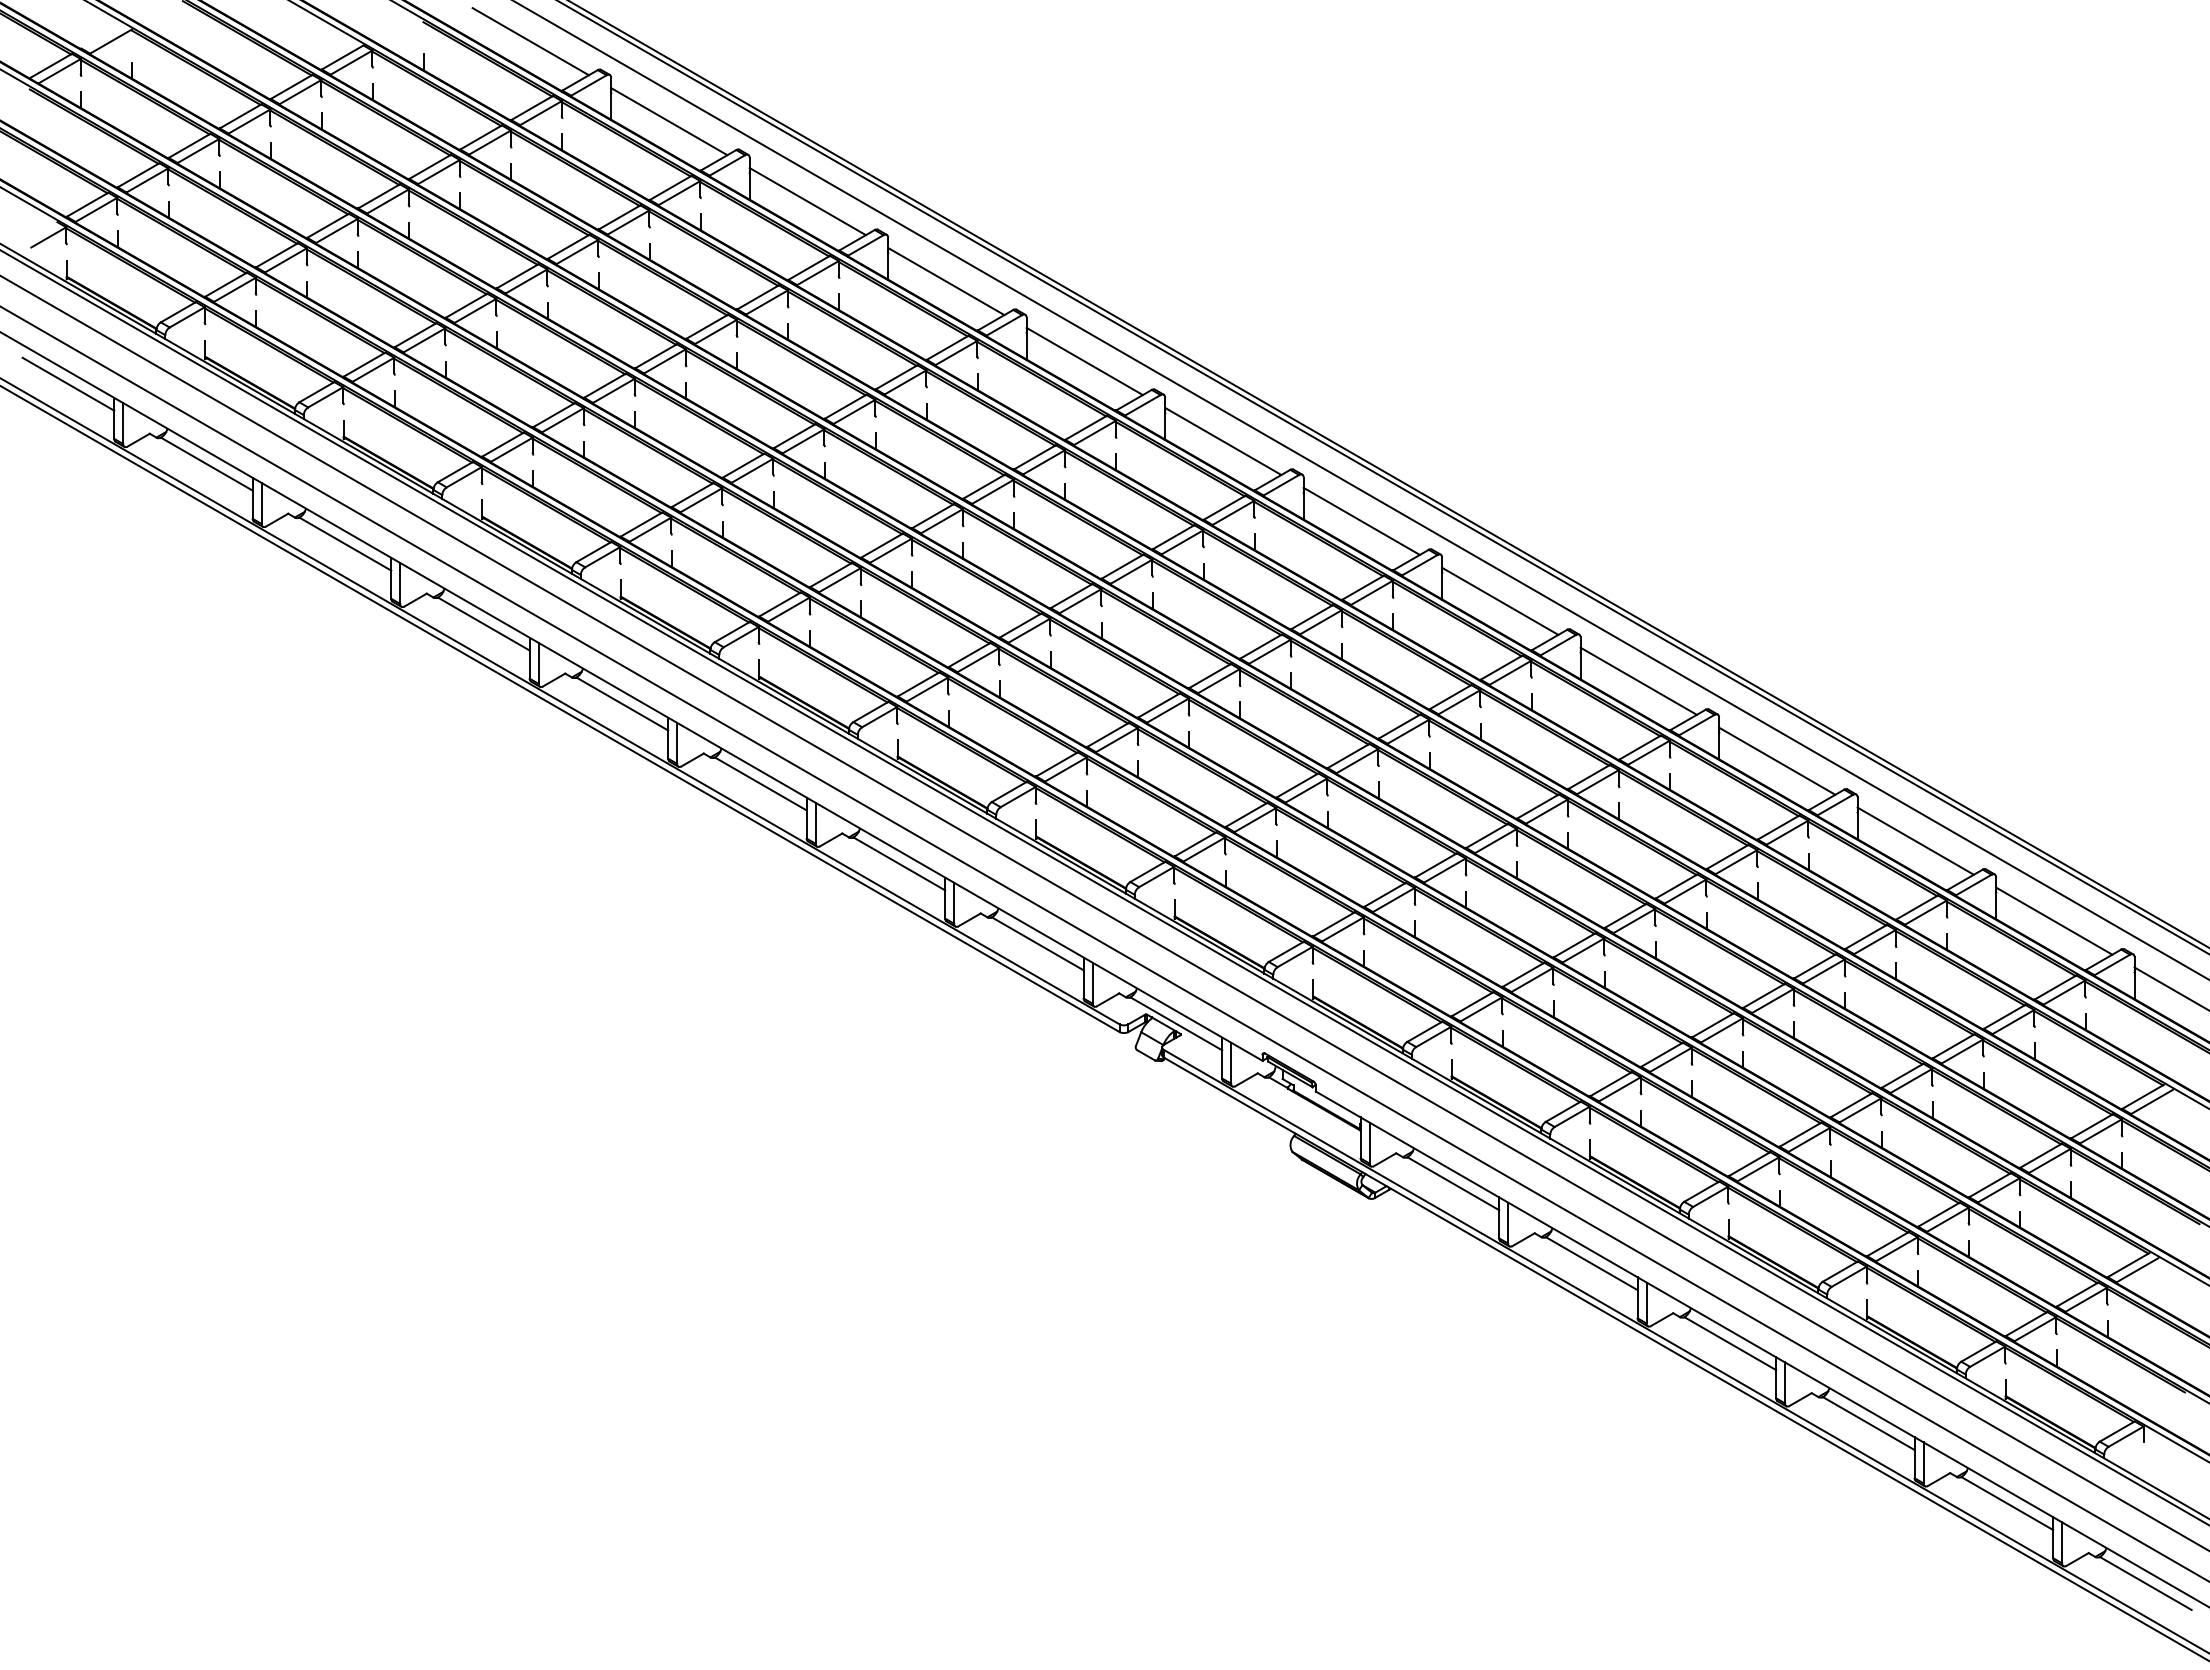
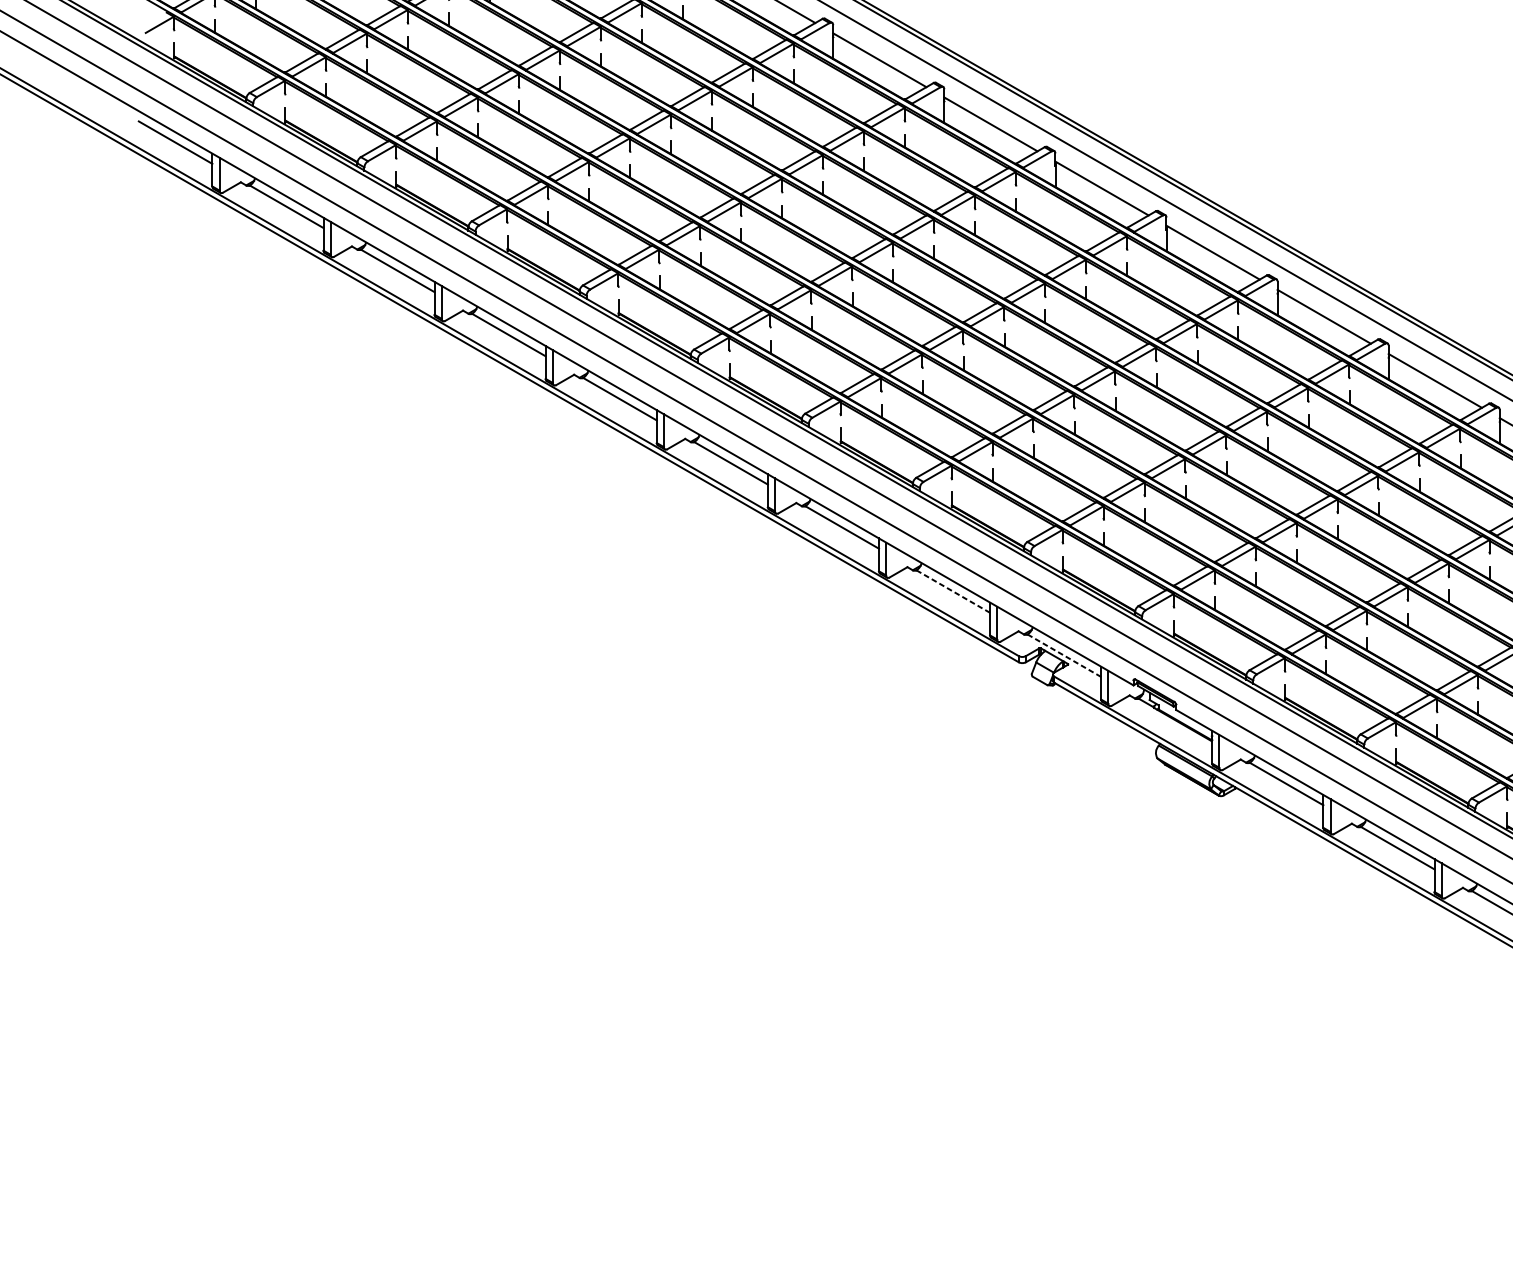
line: (1037, 943) -> (952, 591), solid -> dashed
line: (1176, 1023) -> (1064, 655), solid -> dashed

